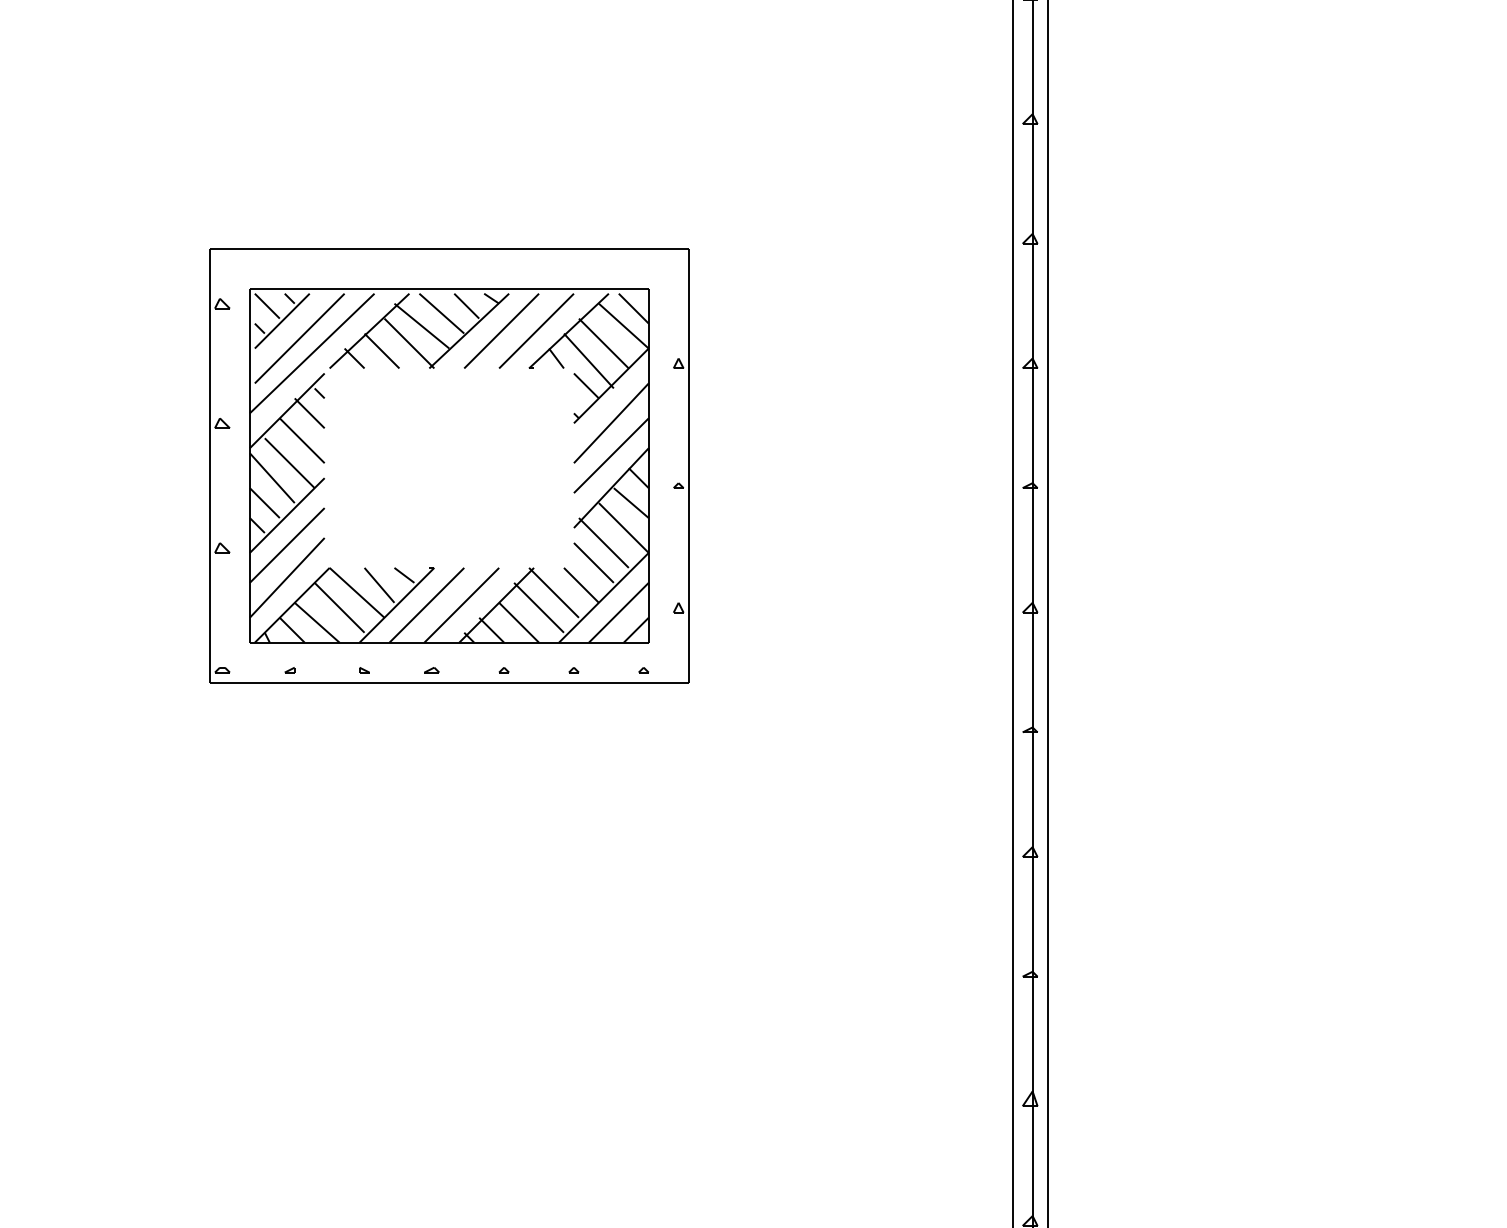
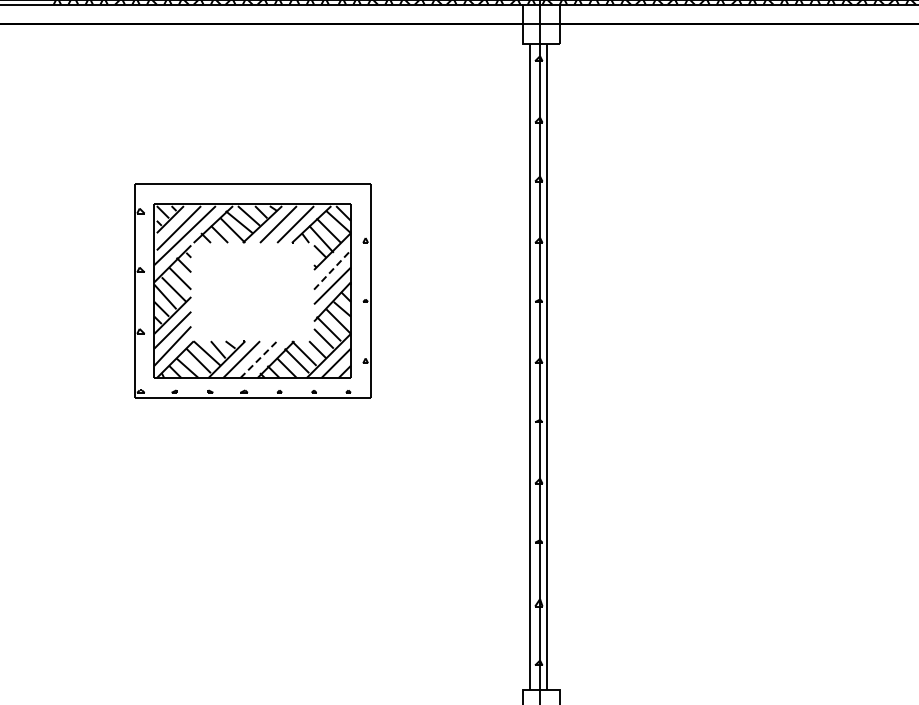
line: (611, 424) -> (332, 270), solid -> dashed
line: (463, 604) -> (259, 359), solid -> dashed

